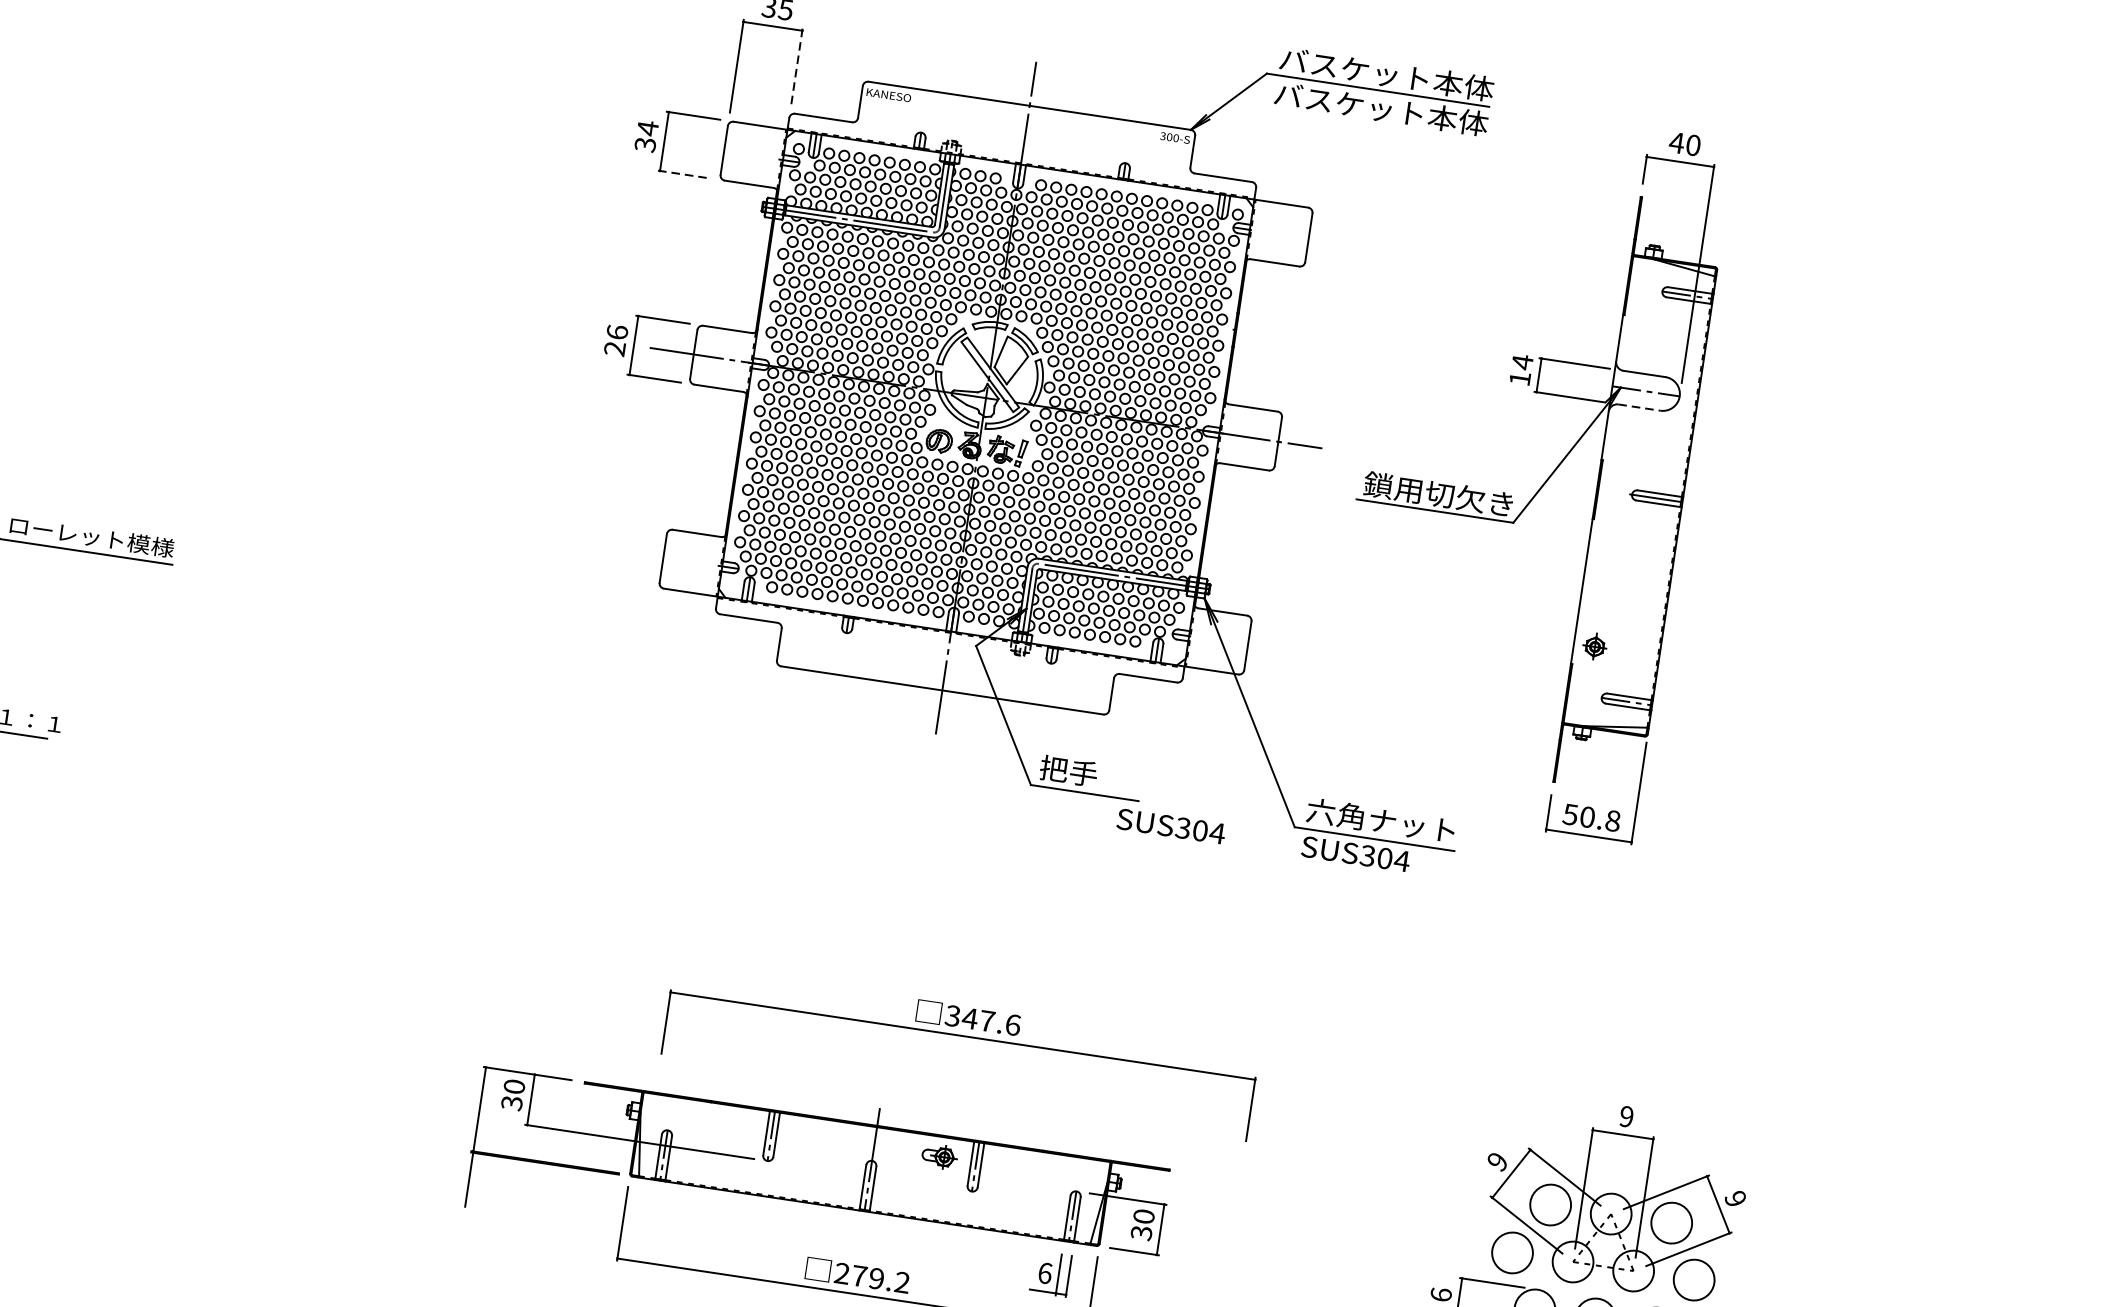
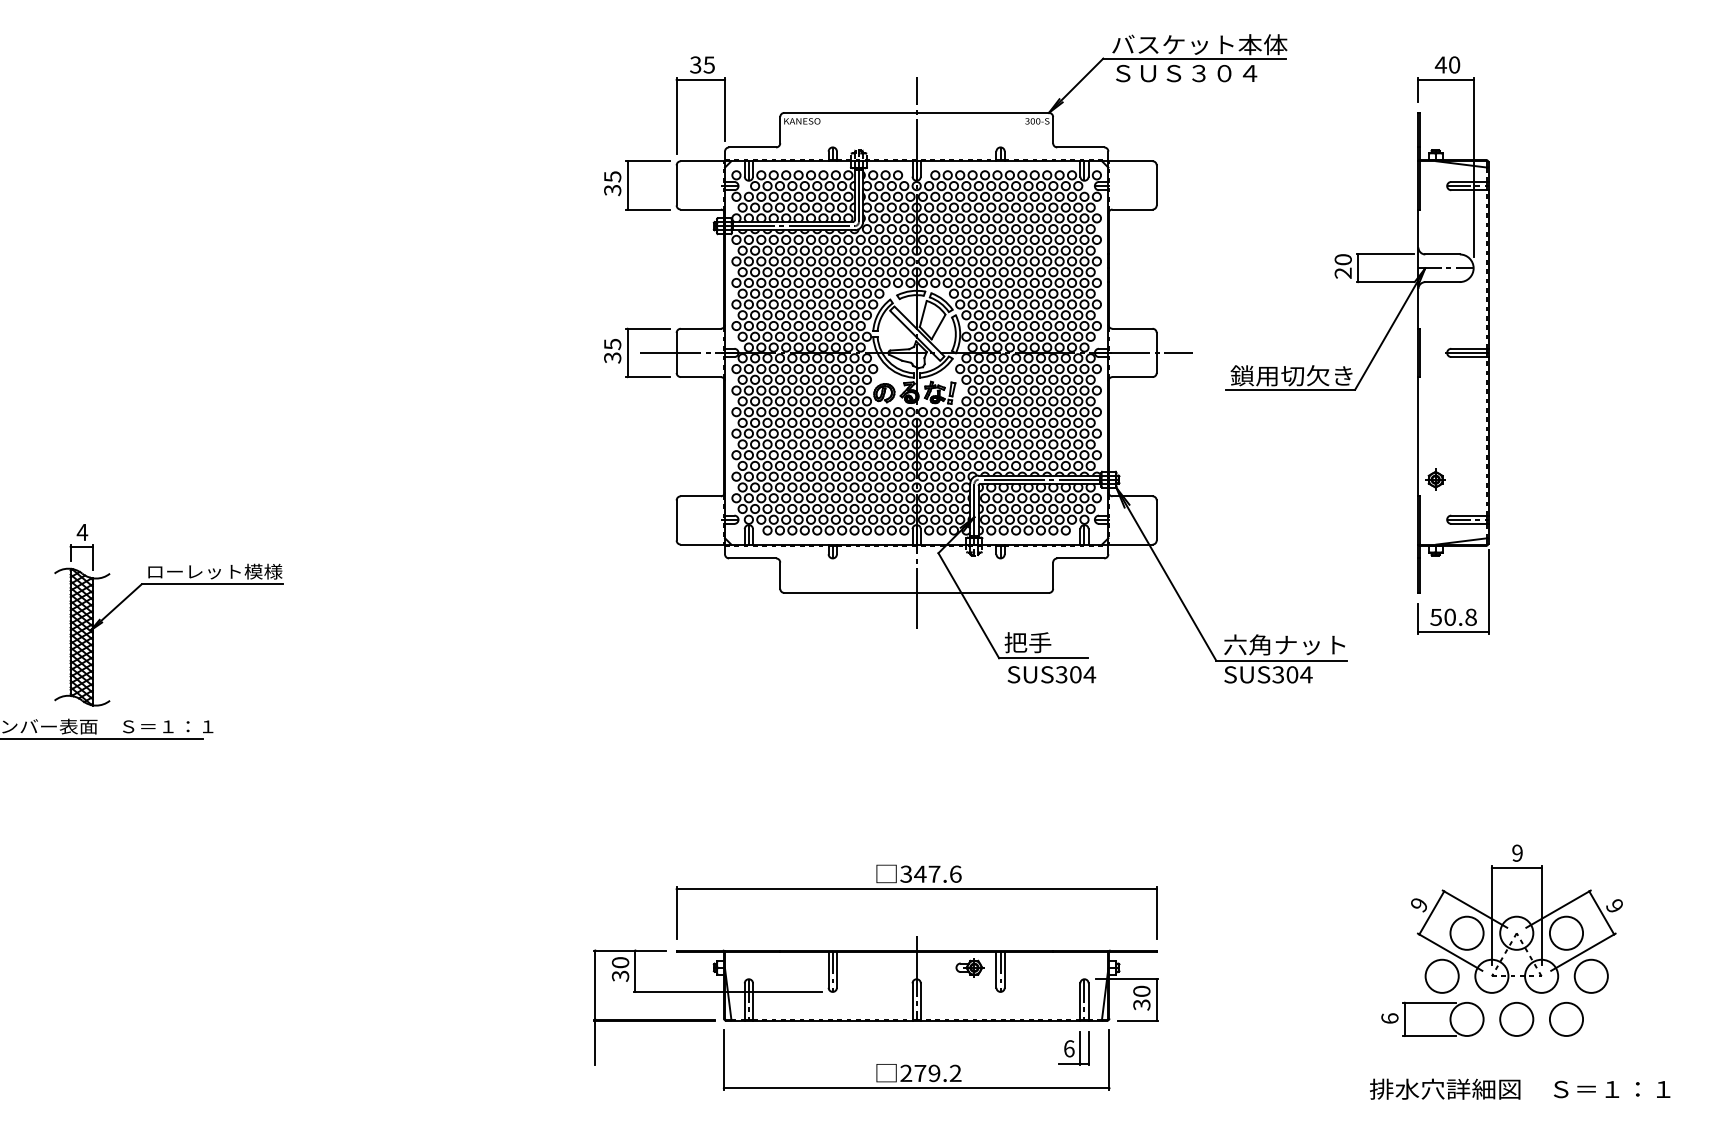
line: (797, 66) -> (725, 109), dashed -> solid
text: (1381, 108) -> (1199, 72), バスケット本体 -> ＳＵＳ３０４
text: (647, 127) -> (612, 176), 34 -> 35
line: (684, 174) -> (647, 209), dashed -> solid
text: (616, 339) -> (612, 350), 26 -> 35
text: (1520, 369) -> (1342, 265), 14 -> 20
line: (1640, 408) -> (1443, 282), dashed -> solid
text: (1170, 826) -> (1051, 674), moved
part: (962, 1036) -> (916, 889), moved

